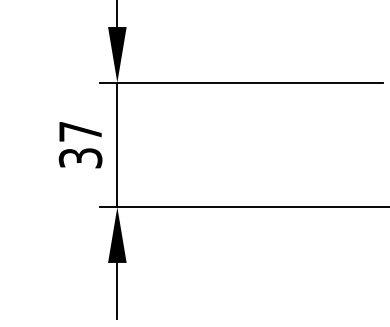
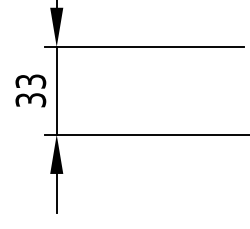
text: (80, 131) -> (30, 81), 37 -> 33

